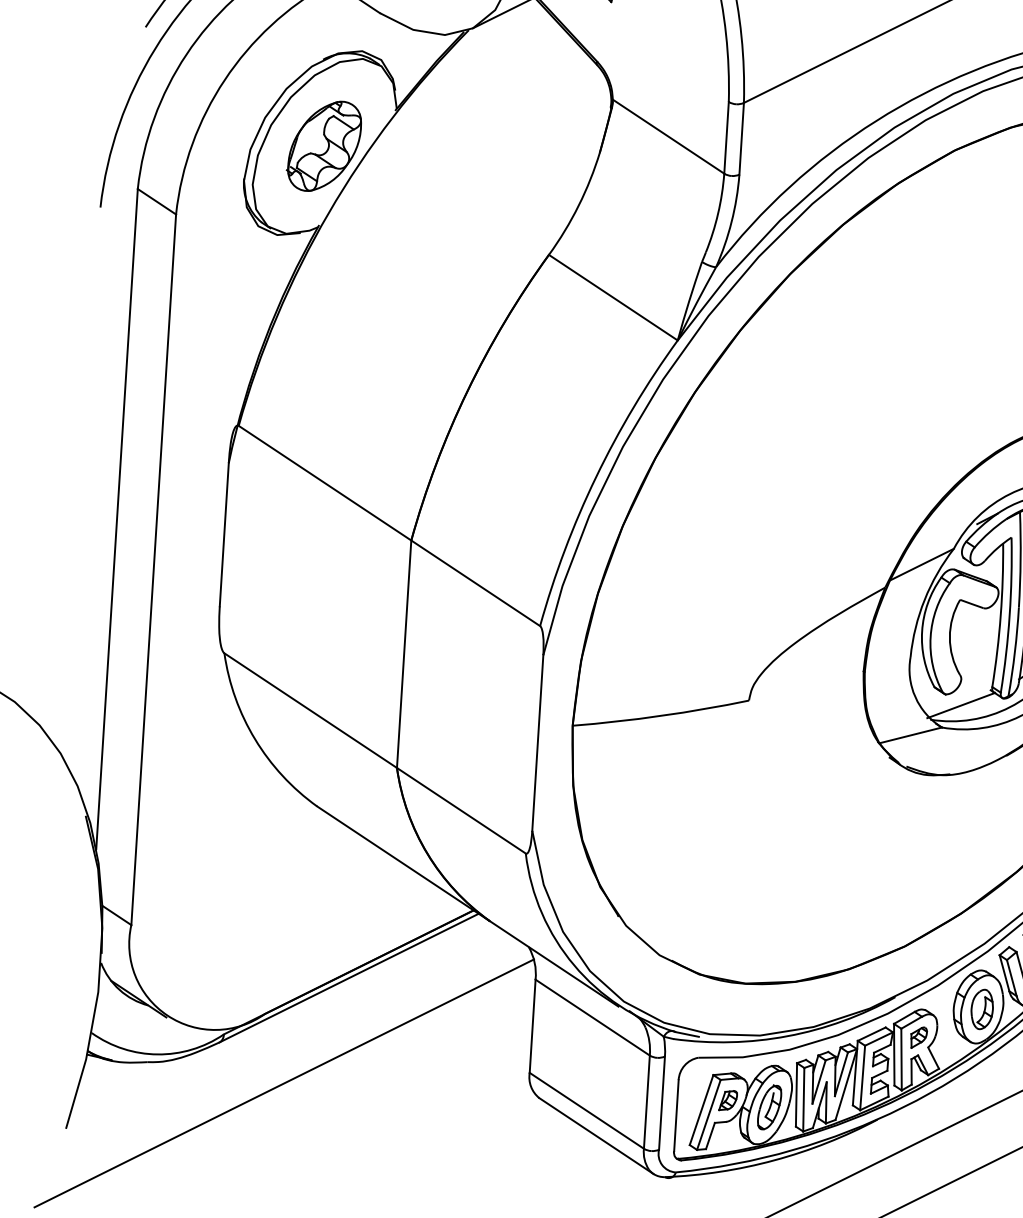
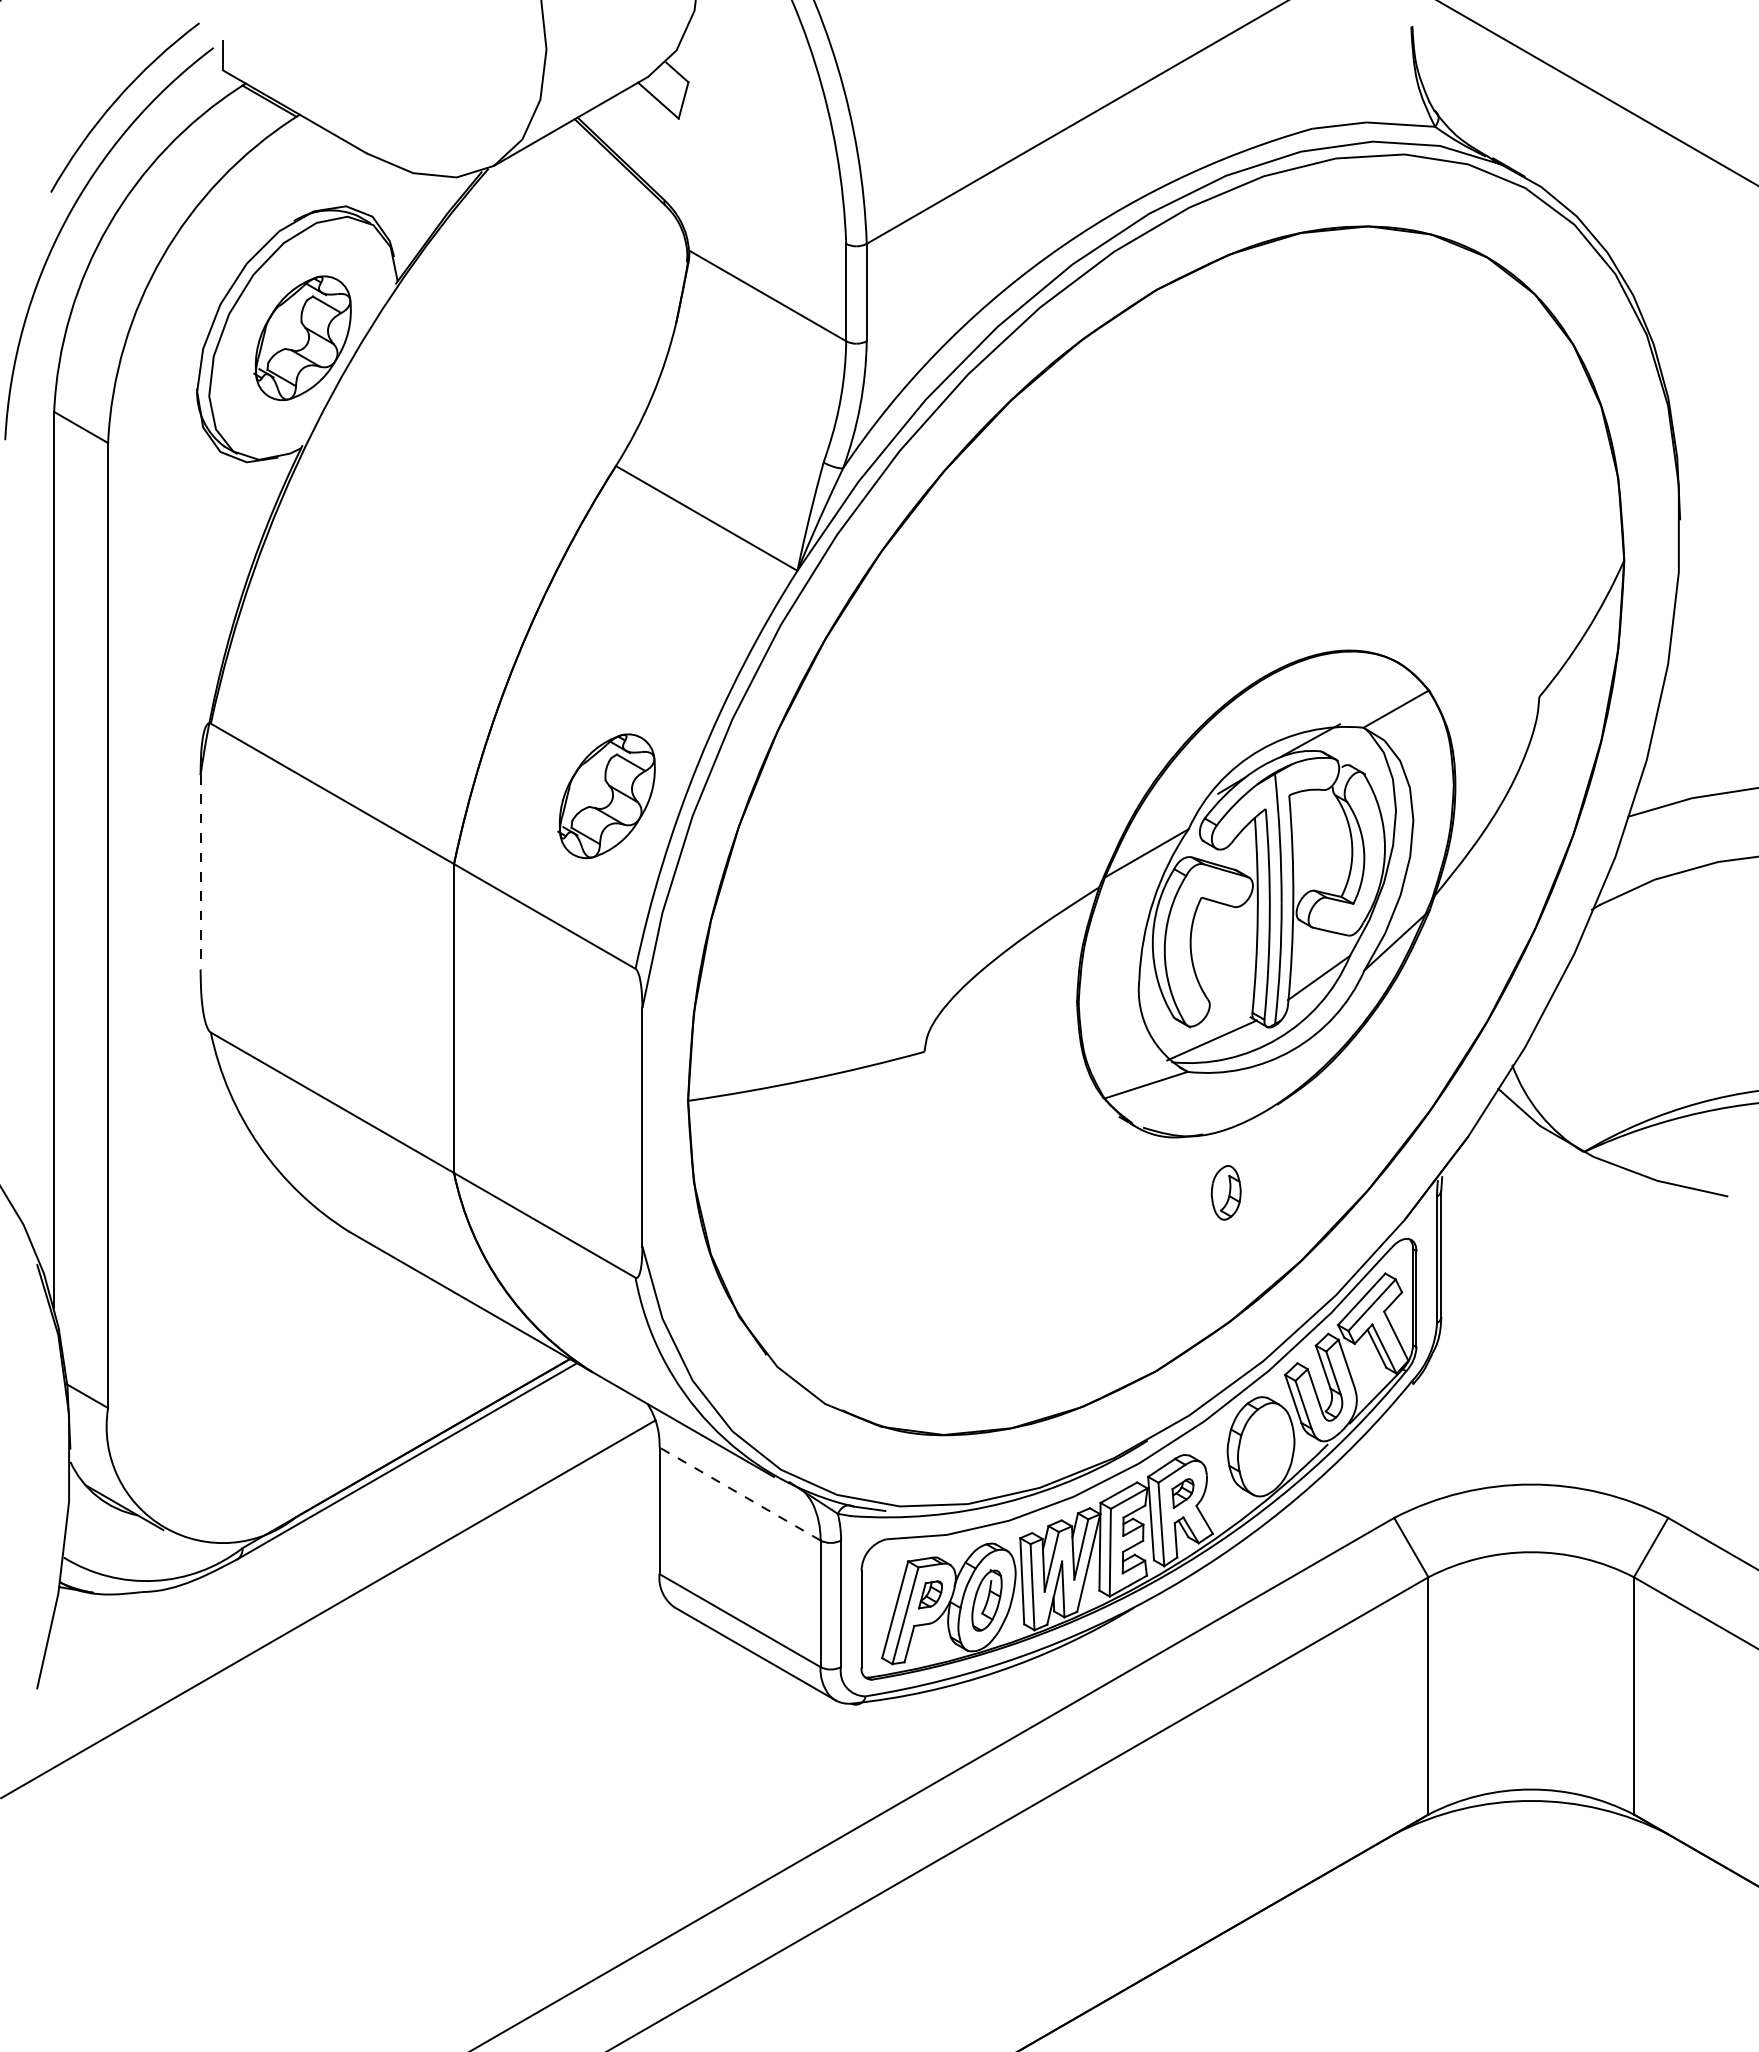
part: (526, 497) -> (606, 795), added
line: (224, 534) -> (200, 872), solid -> dashed
part: (981, 1009) -> (1225, 1192), moved
line: (593, 1017) -> (740, 1494), solid -> dashed

